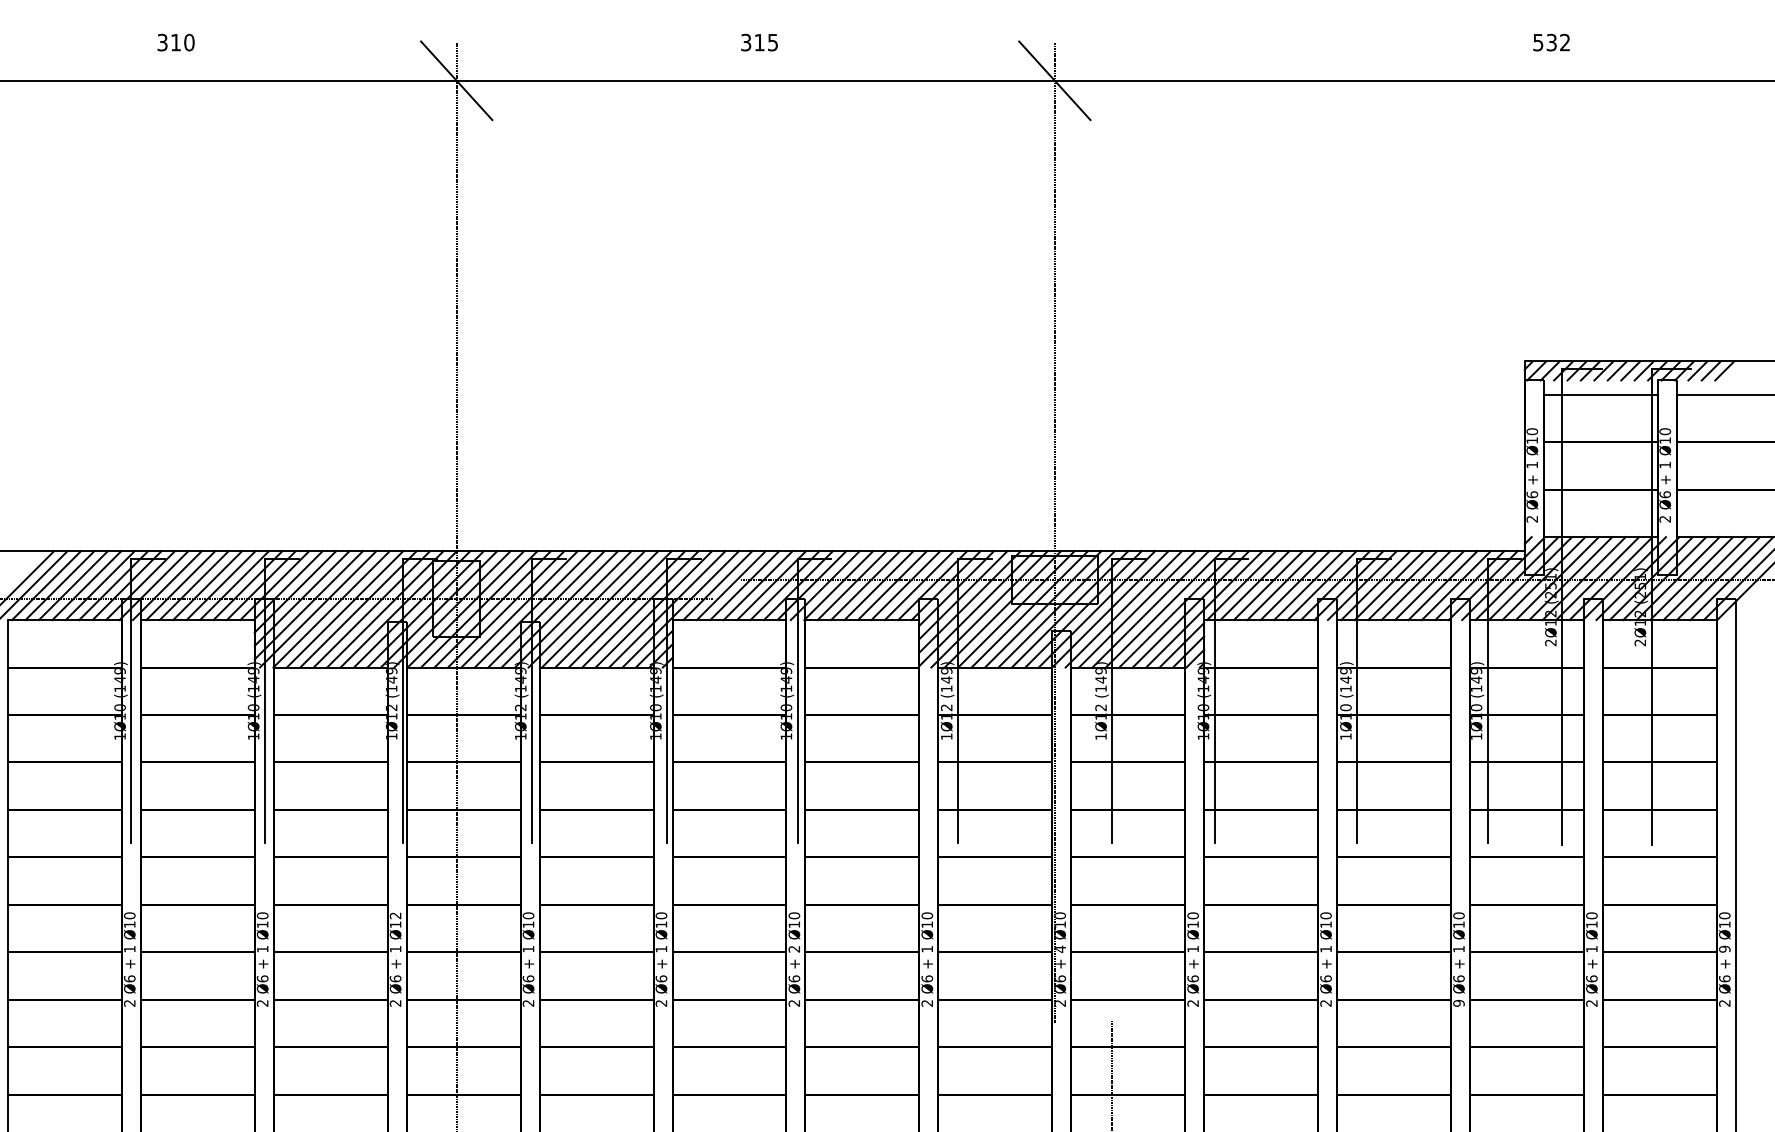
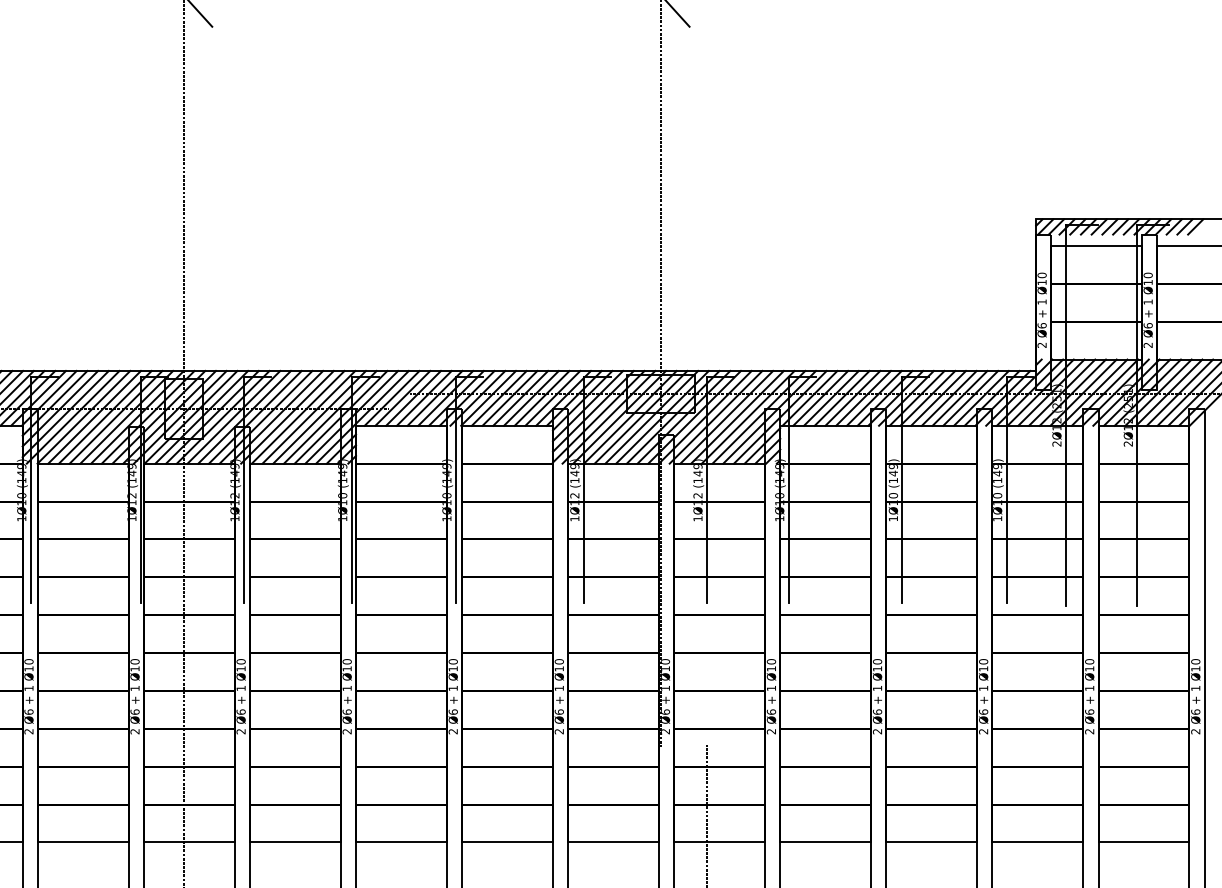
text: (395, 915) -> (134, 661), Ø12 -> Ø10
text: (1059, 948) -> (664, 687), 4 -> 1
text: (1724, 948) -> (1195, 687), 9 -> 1
text: (793, 949) -> (452, 688), 2 -> 1
text: (1458, 1003) -> (983, 731), 9 -> 2

